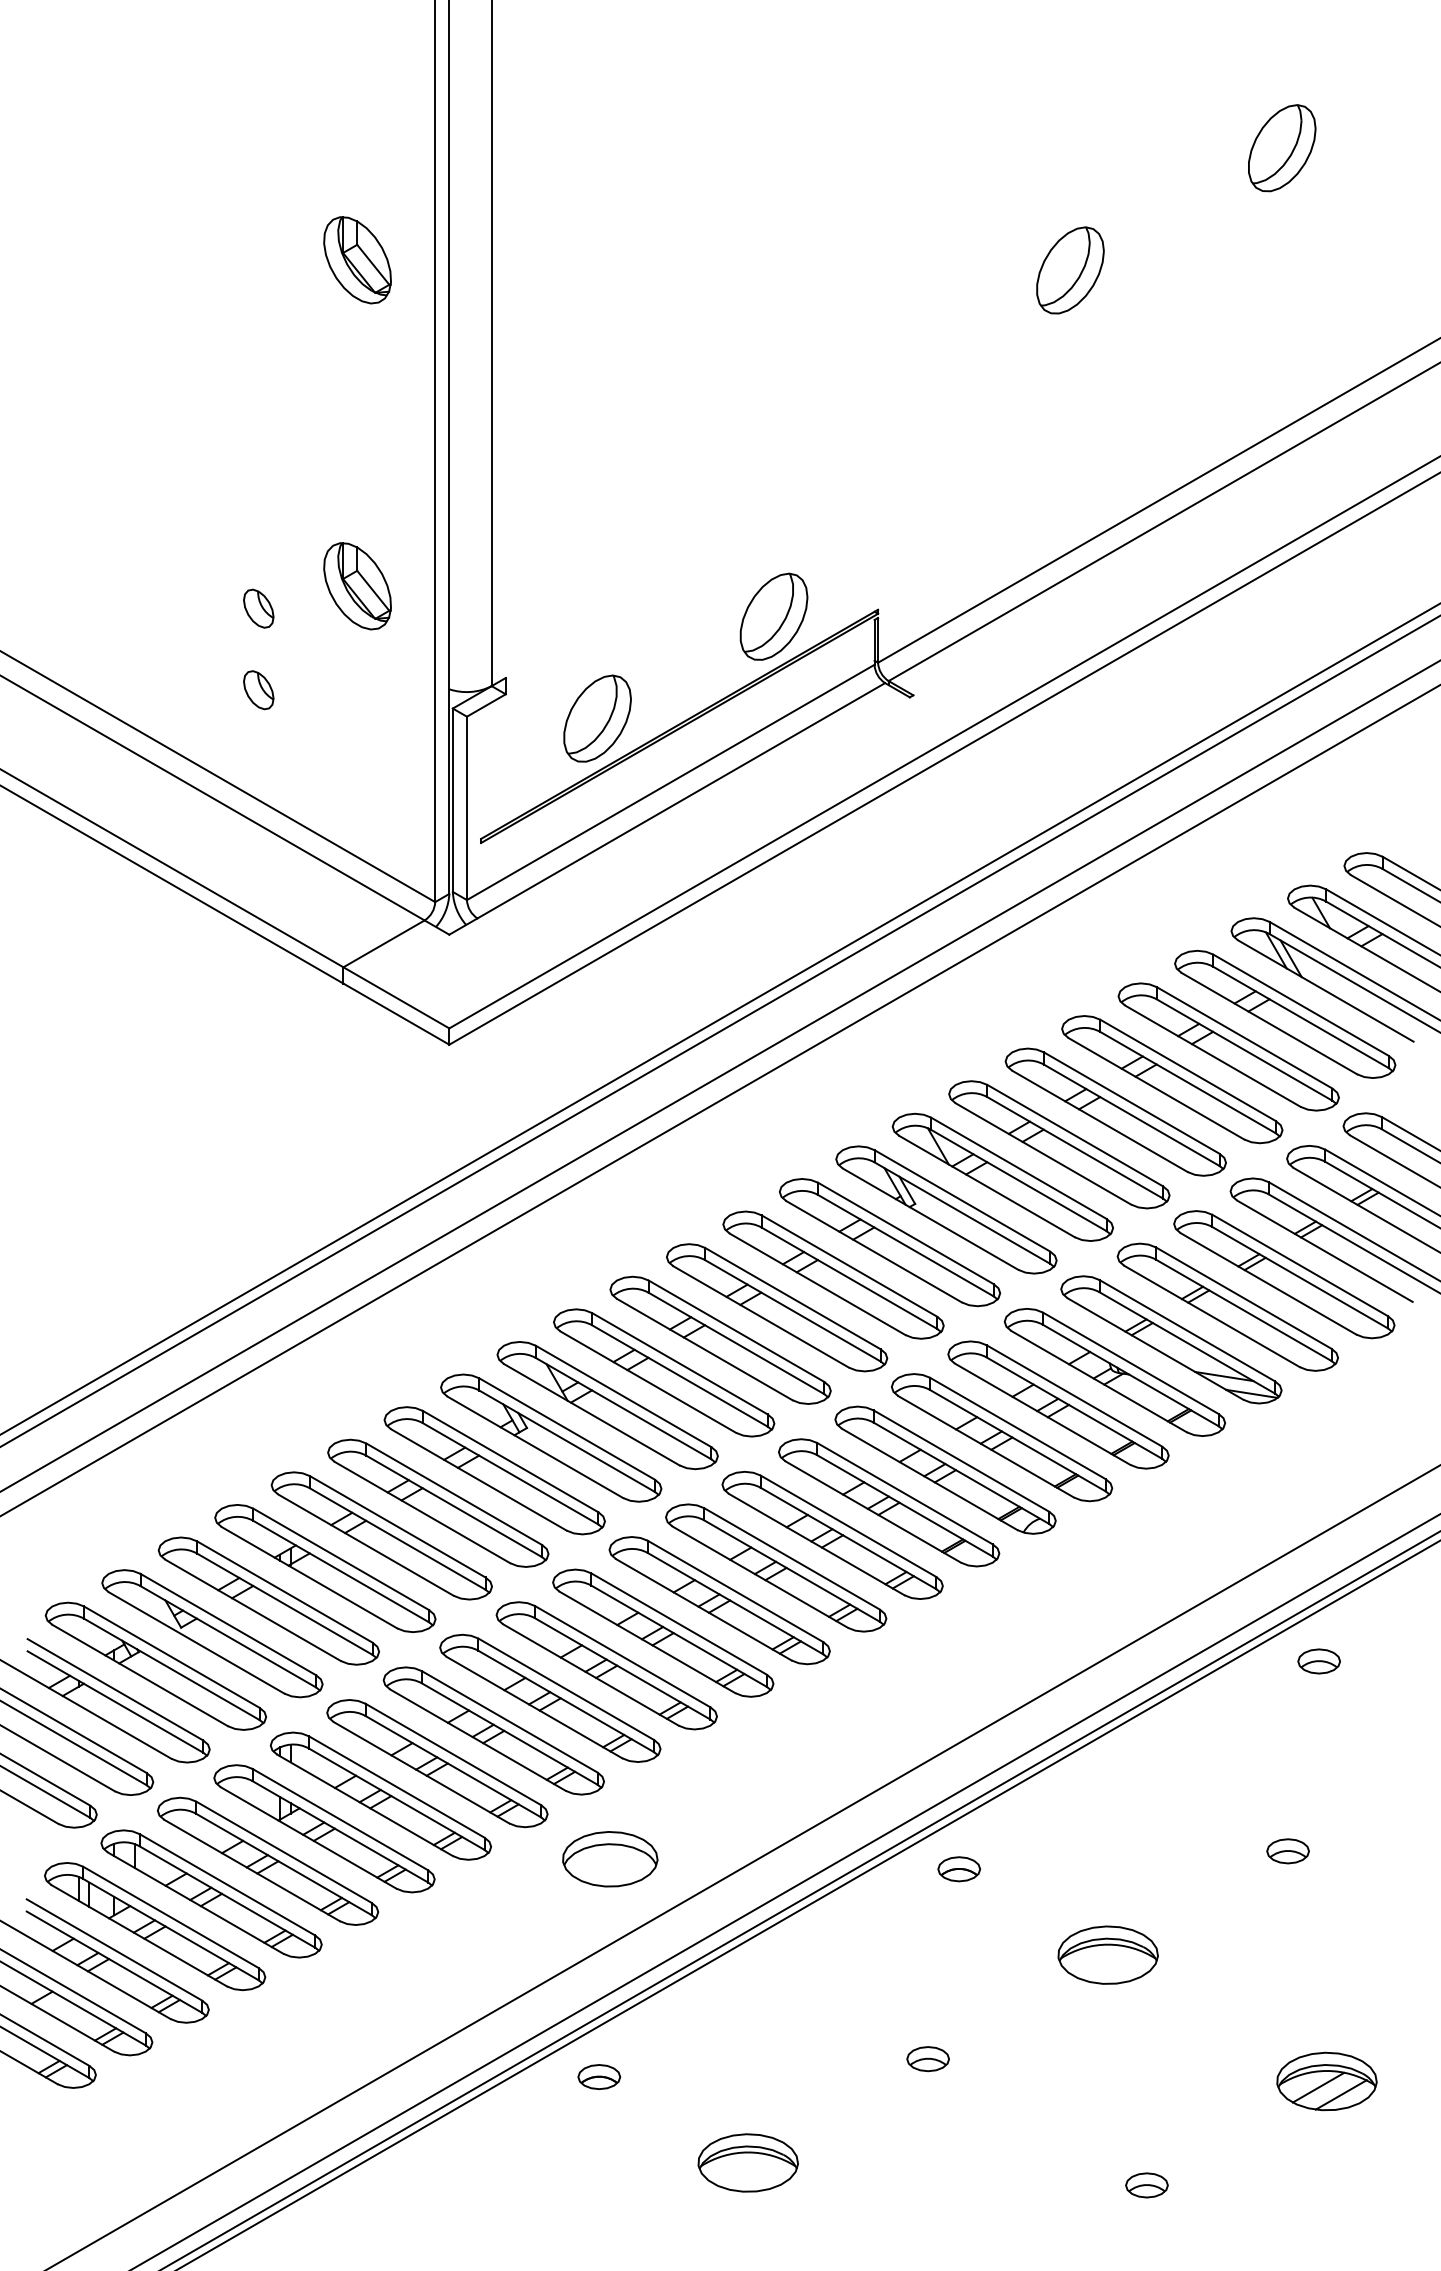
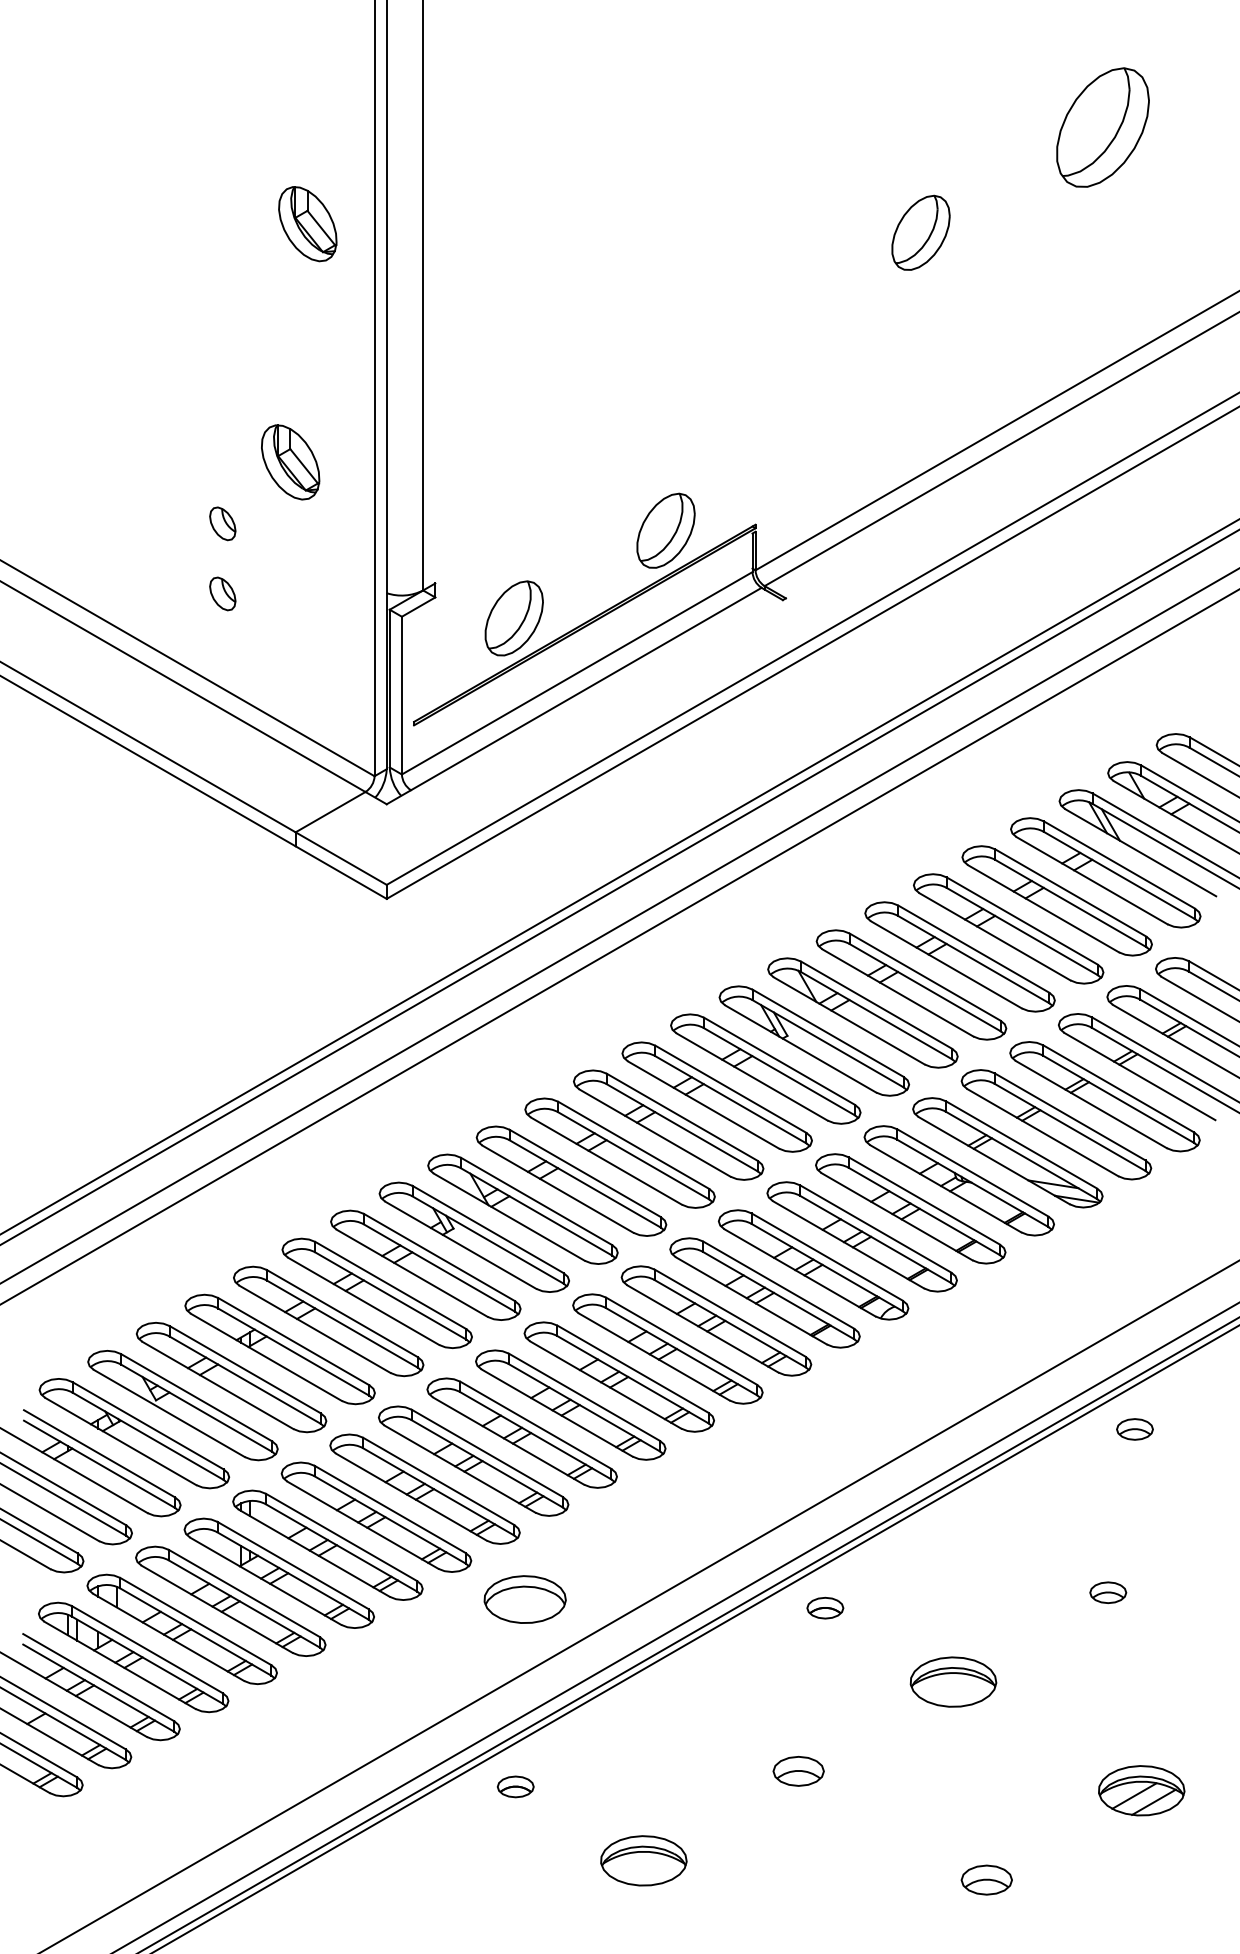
part: (1282, 148) -> (1103, 127), size x1.6
part: (357, 586) -> (290, 462), moved
part: (927, 2059) -> (798, 1771), size x1.4
part: (1146, 2185) -> (986, 1880), size x1.4

